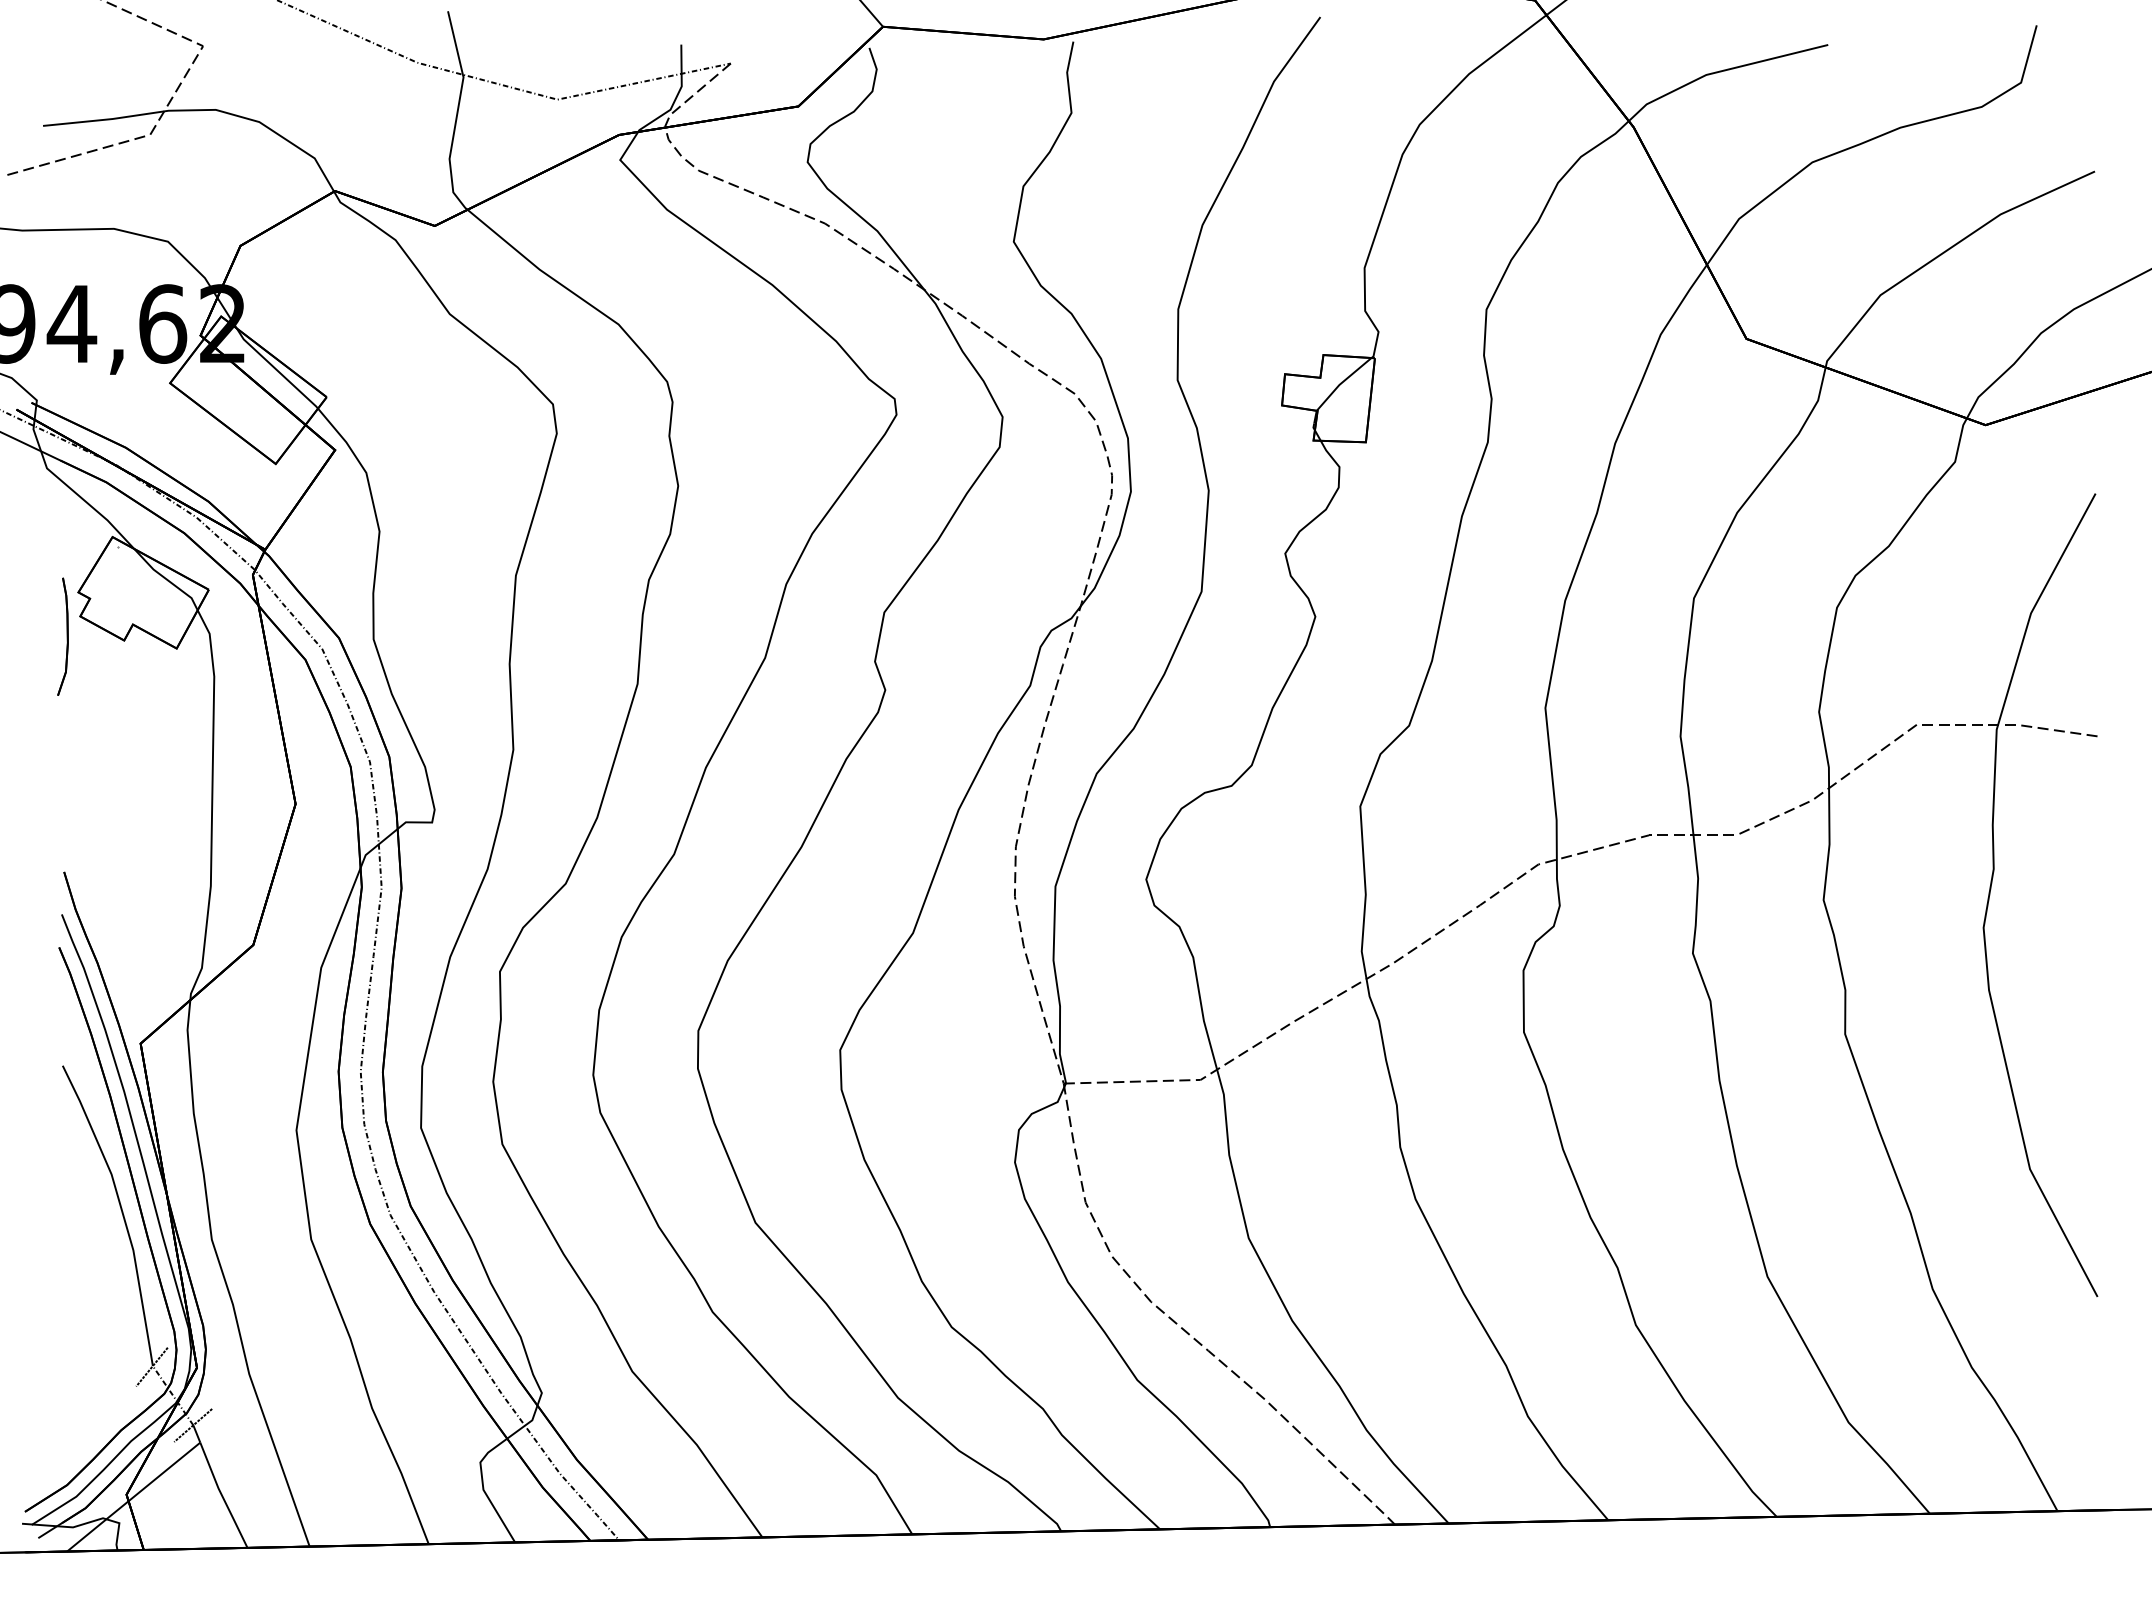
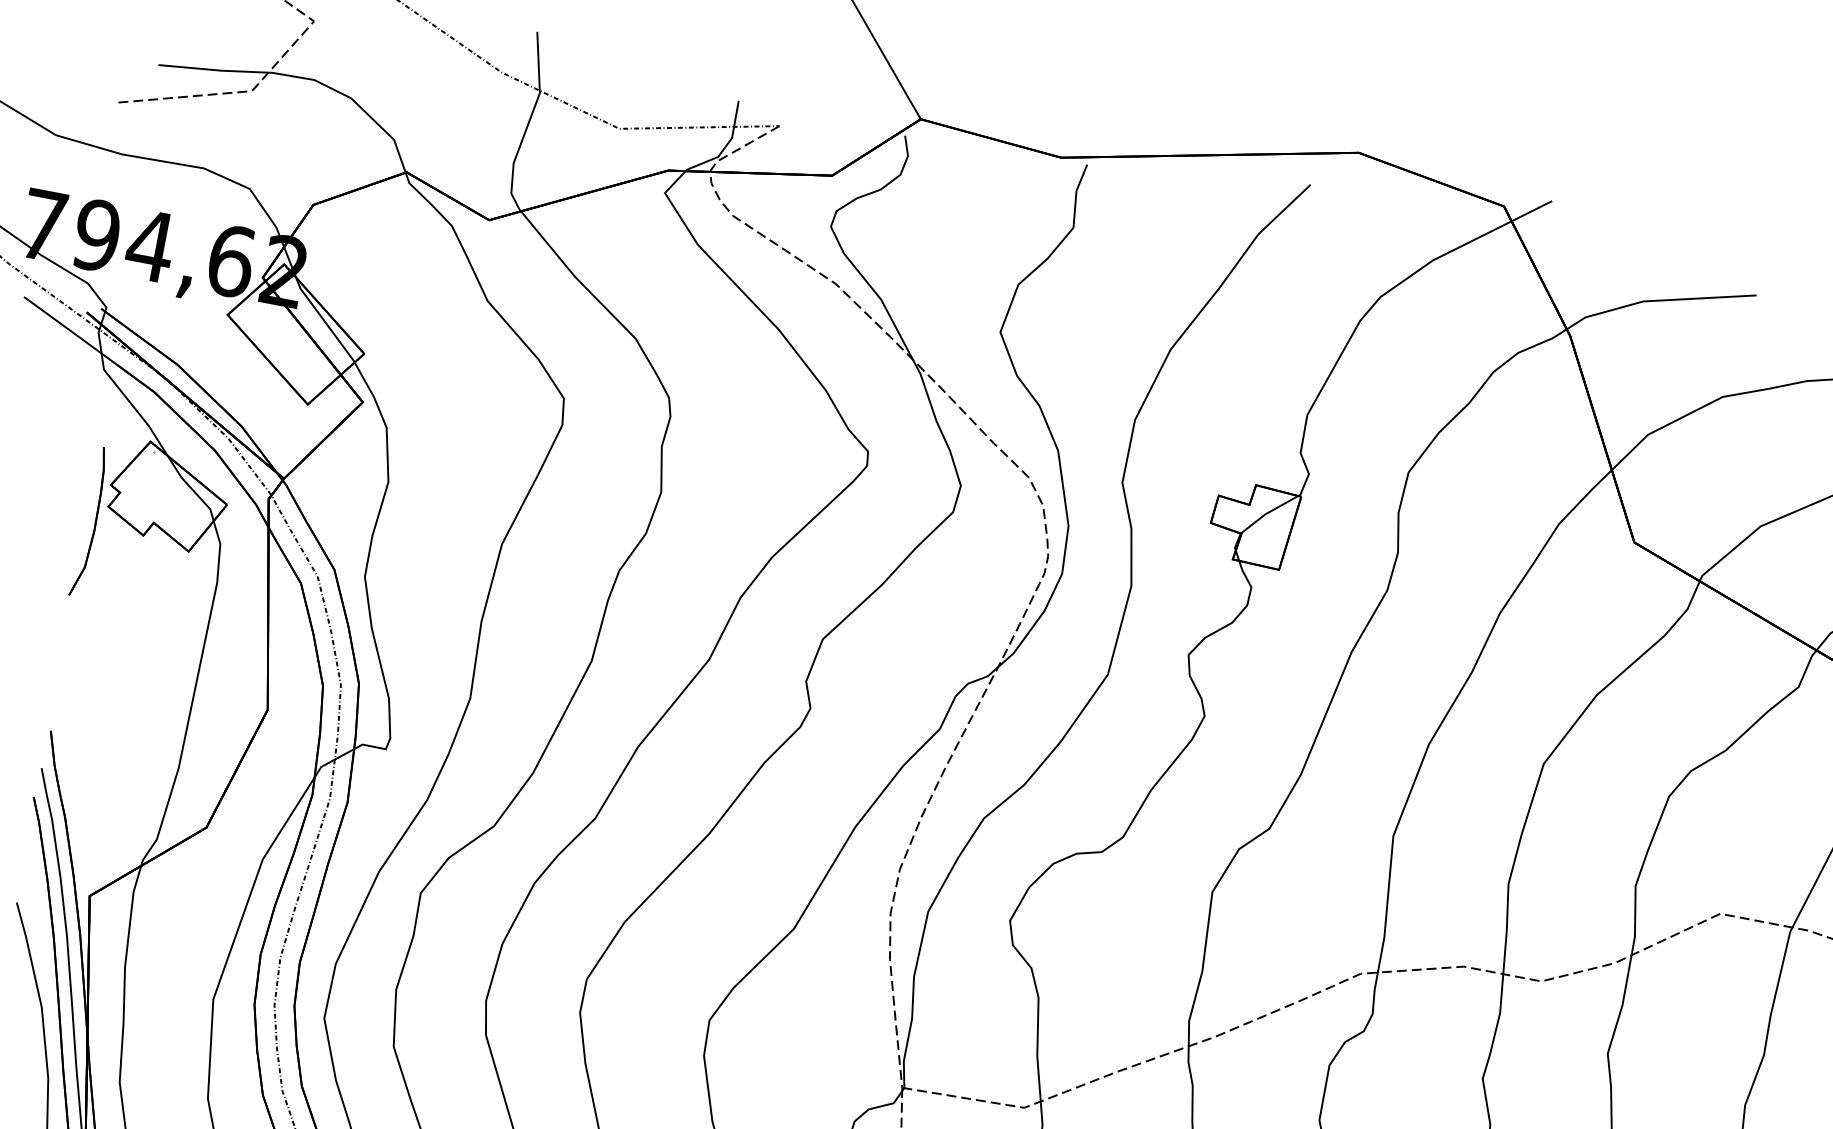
part: (62, 636) -> (89, 521), size x1.43

